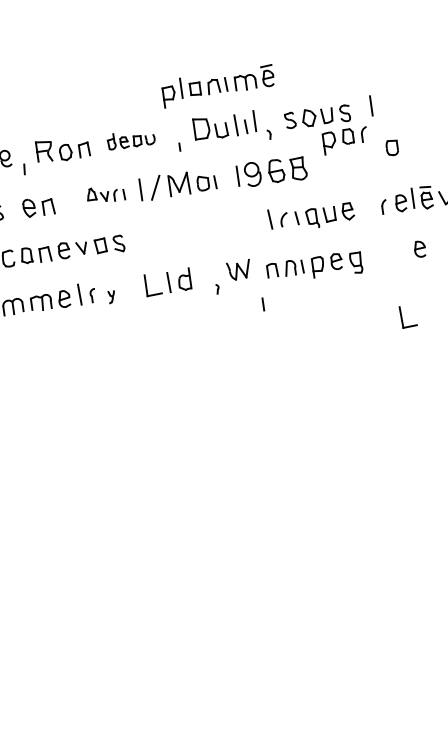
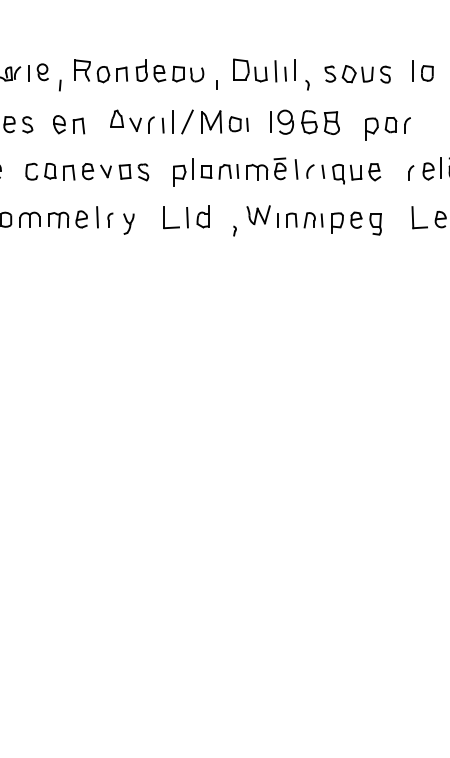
part: (218, 85) -> (229, 171), moved
part: (130, 139) -> (169, 70), size x1.43
part: (344, 140) -> (387, 128), moved
part: (392, 147) -> (427, 73), moved
part: (106, 194) -> (137, 121), size x1.43
part: (111, 296) -> (128, 223), size x1.67
line: (262, 304) -> (277, 220), moved
part: (408, 316) -> (419, 217), moved

